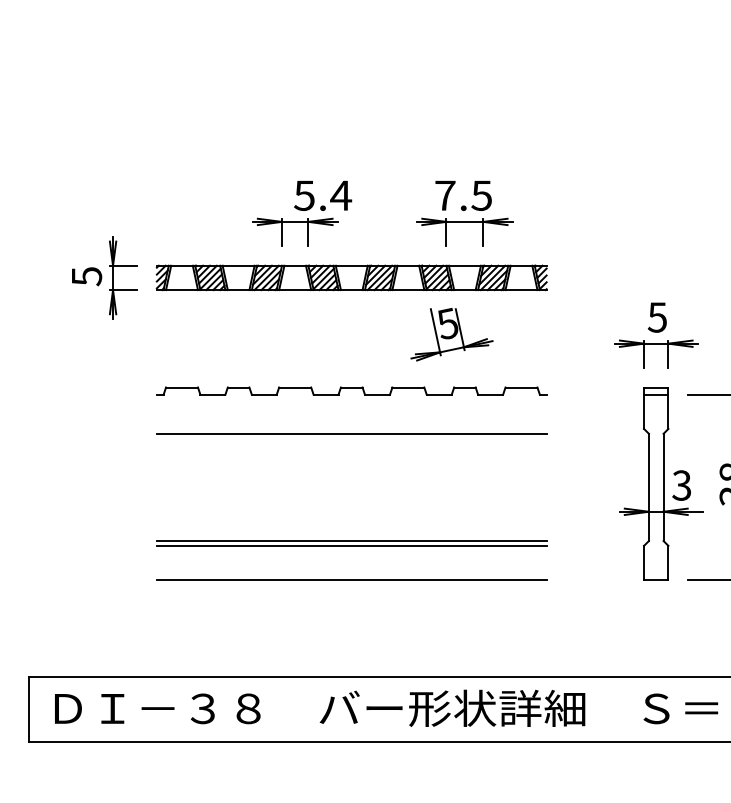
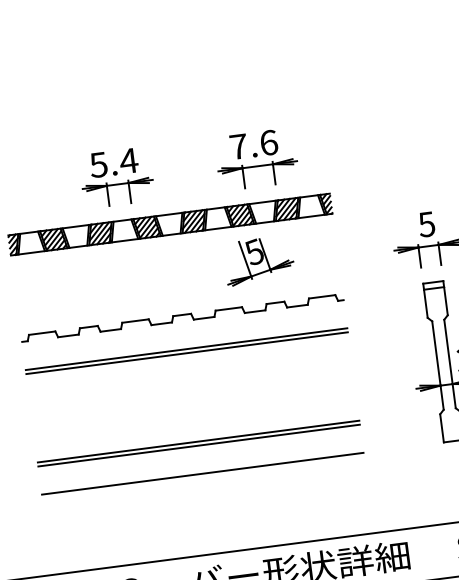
text: (323, 195) -> (114, 162), moved
text: (481, 195) -> (268, 142), 7.5 -> 7.6
line: (351, 428) -> (186, 348), added

